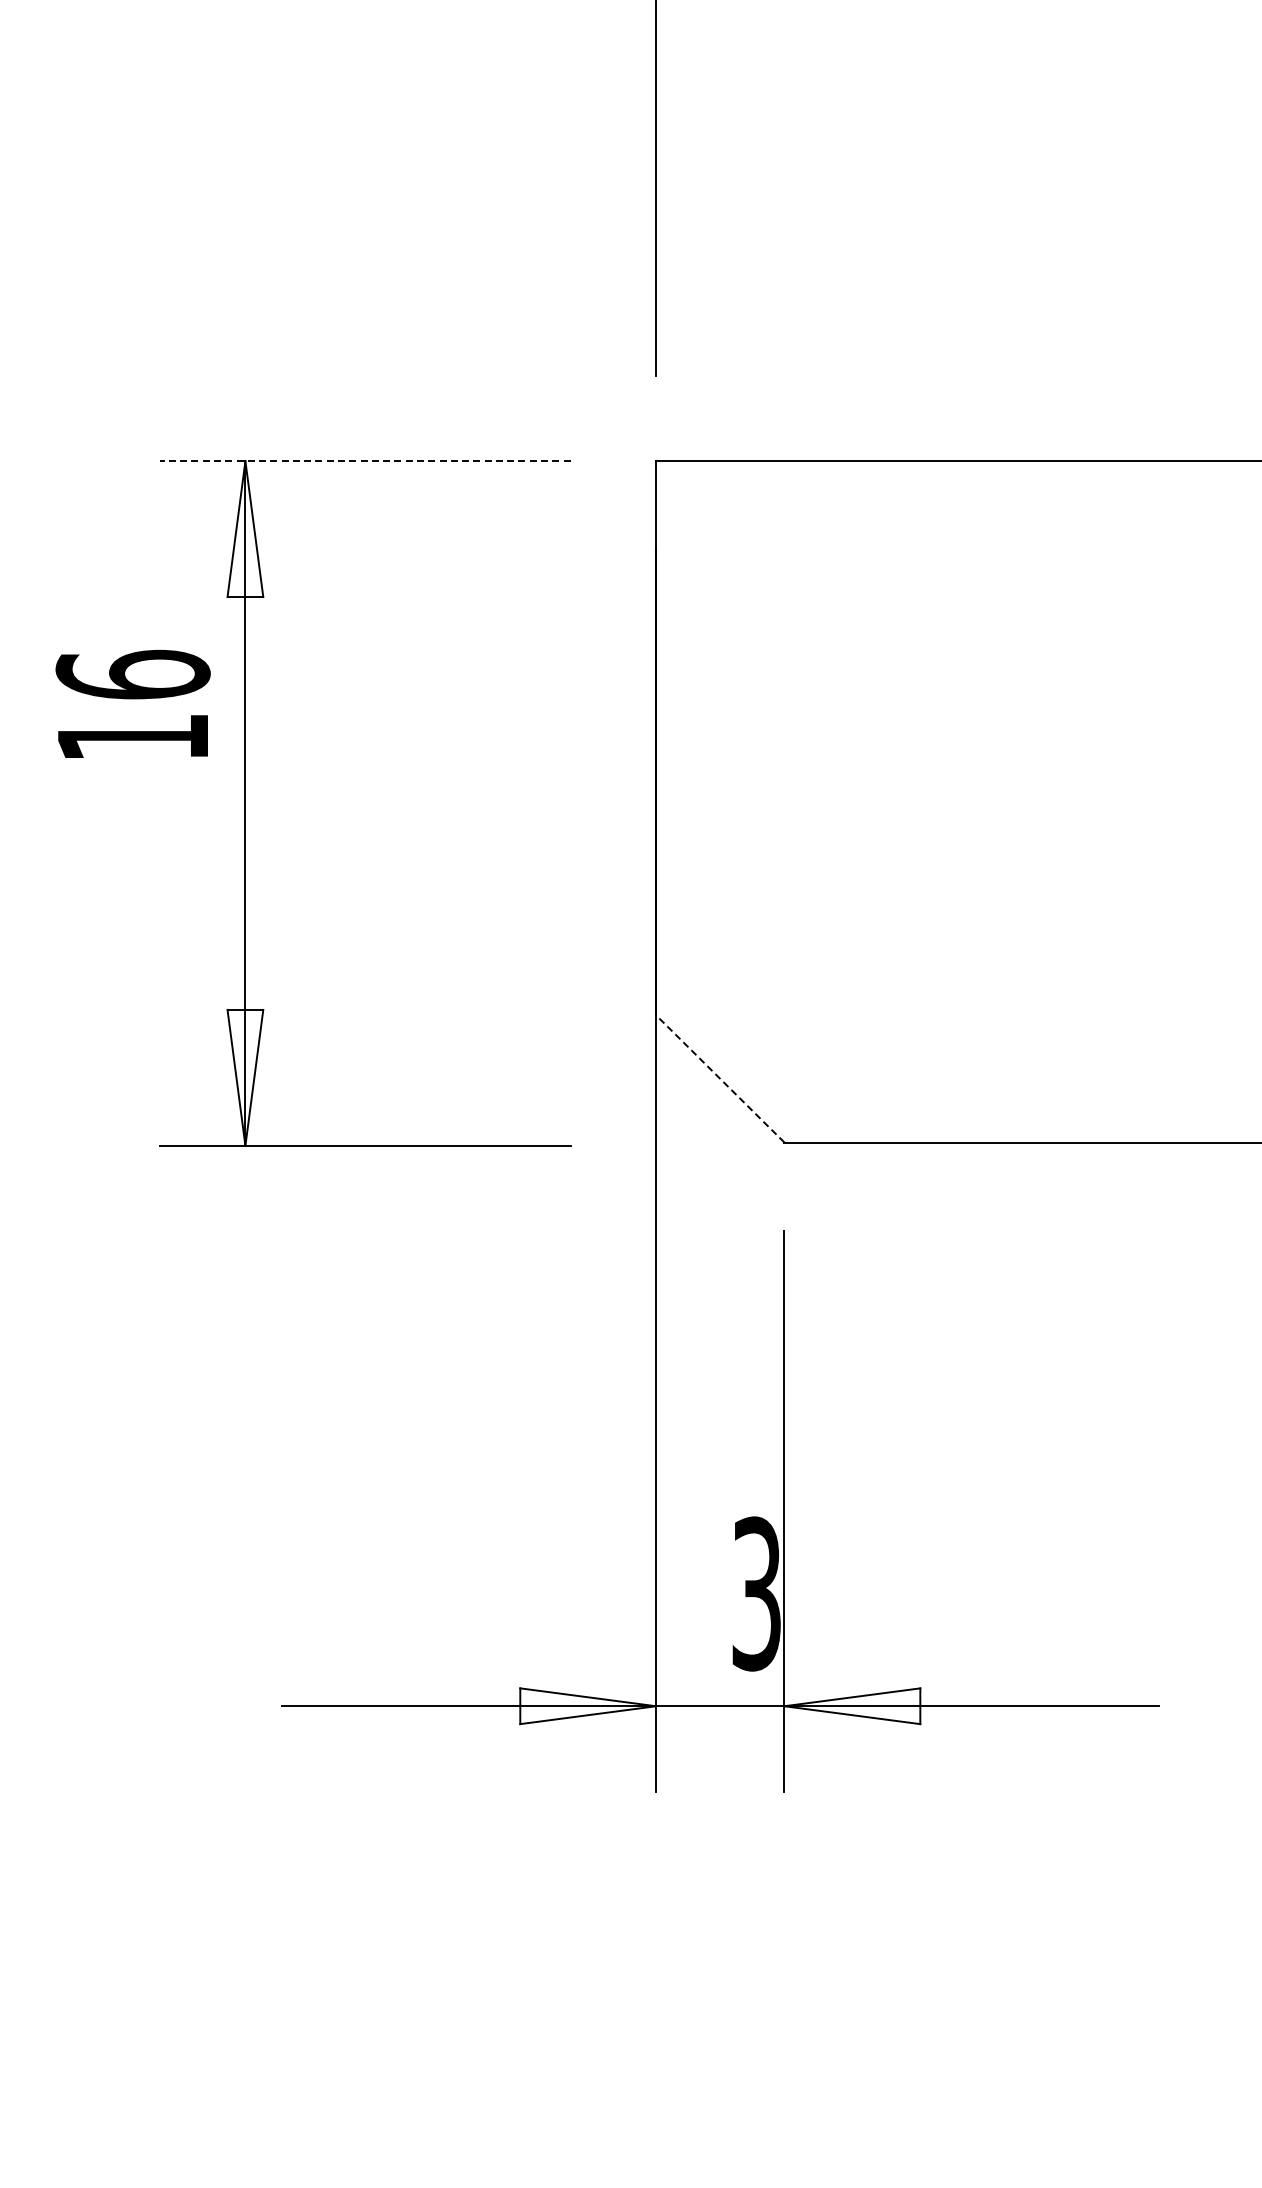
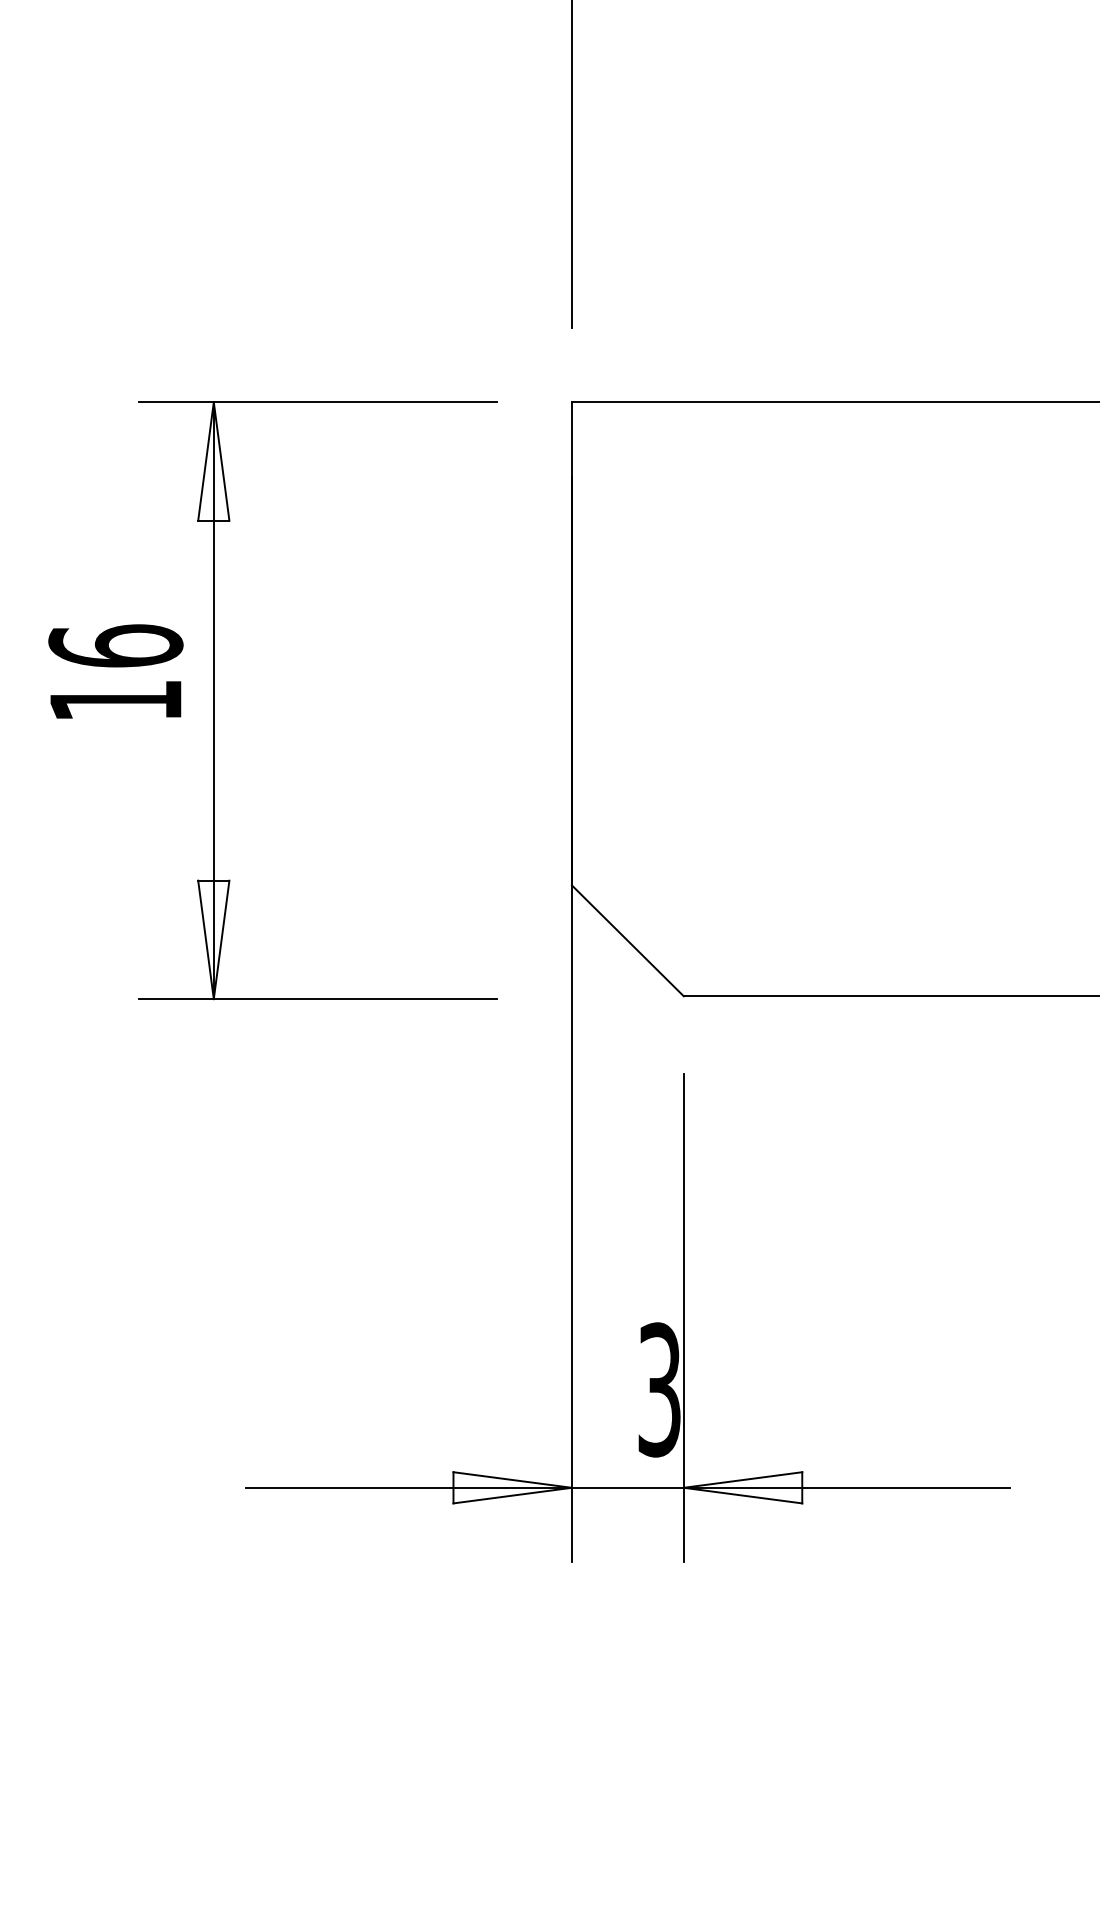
line: (364, 461) -> (317, 402), dashed -> solid
text: (132, 703) -> (115, 671), moved
line: (719, 1078) -> (627, 940), dashed -> solid

